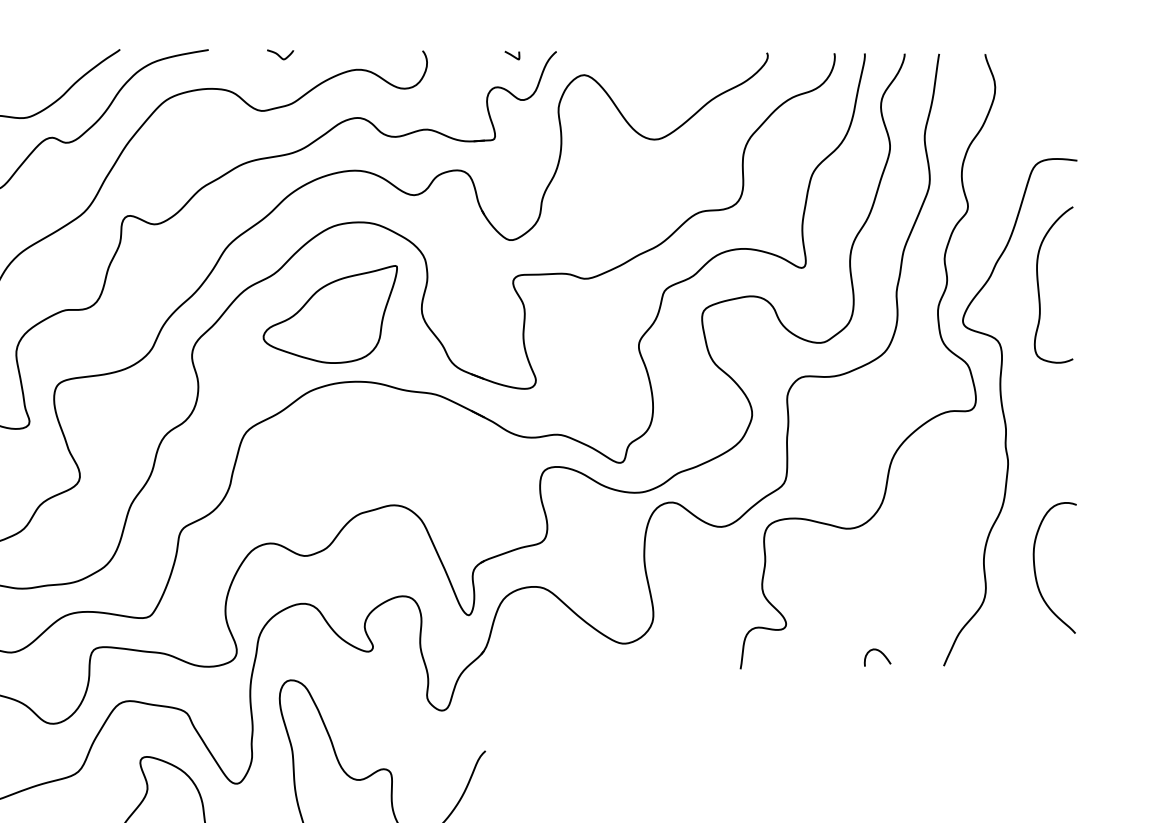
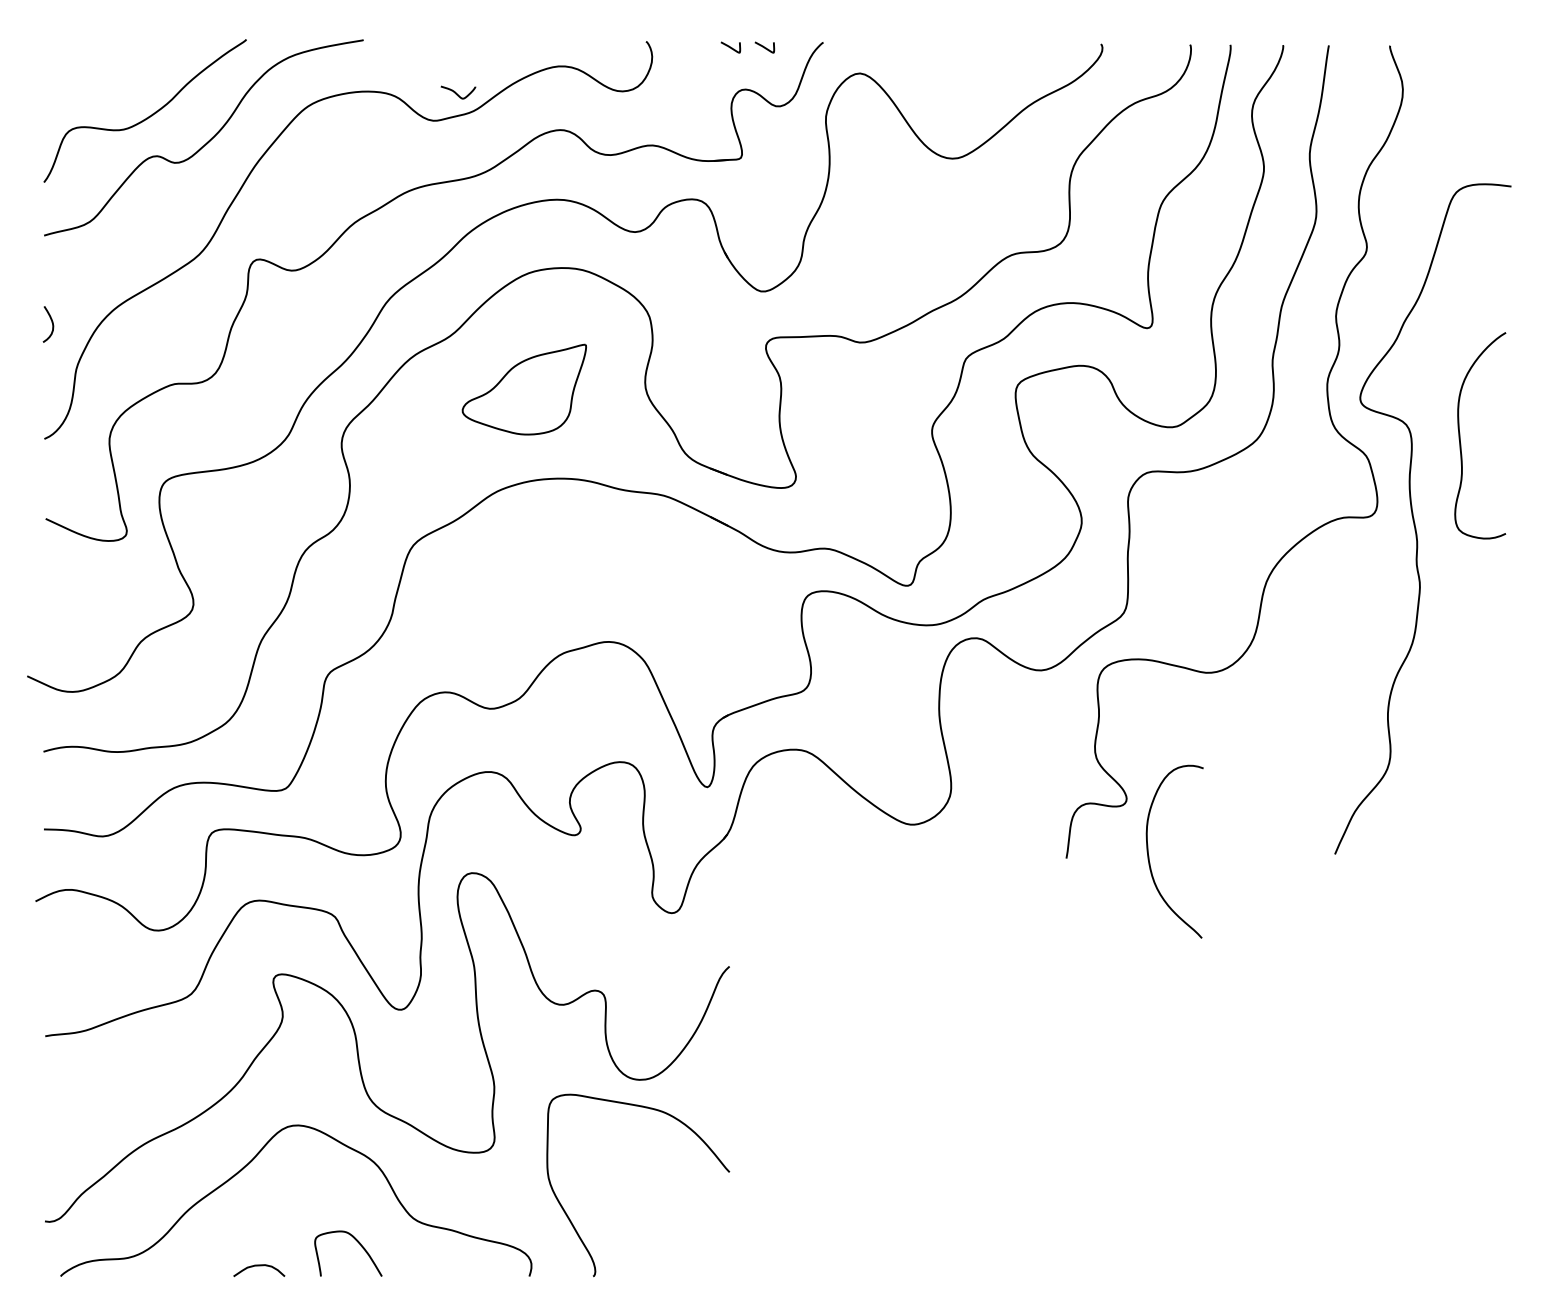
curve: (279, 55) -> (457, 93), moved
curve: (486, 55) -> (730, 47), added
curve: (1038, 284) -> (1460, 435), moved
part: (330, 314) -> (524, 389), size x0.7
curve: (1035, 570) -> (1149, 855), moved
curve: (881, 653) -> (1252, 837), removed

